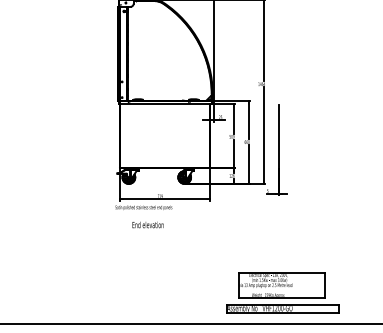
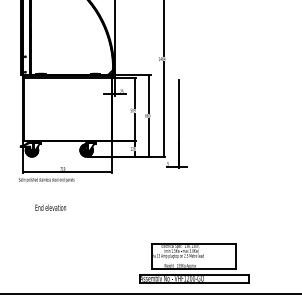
text: (147, 224) -> (50, 207), moved
part: (282, 292) -> (194, 263), moved

